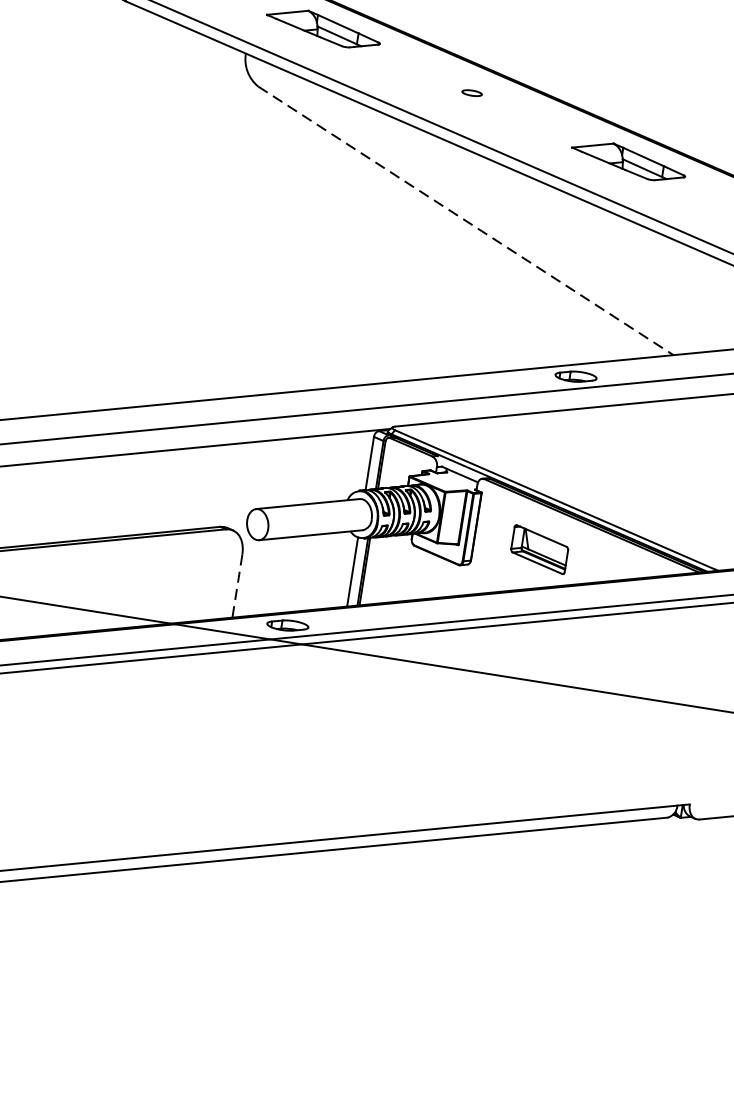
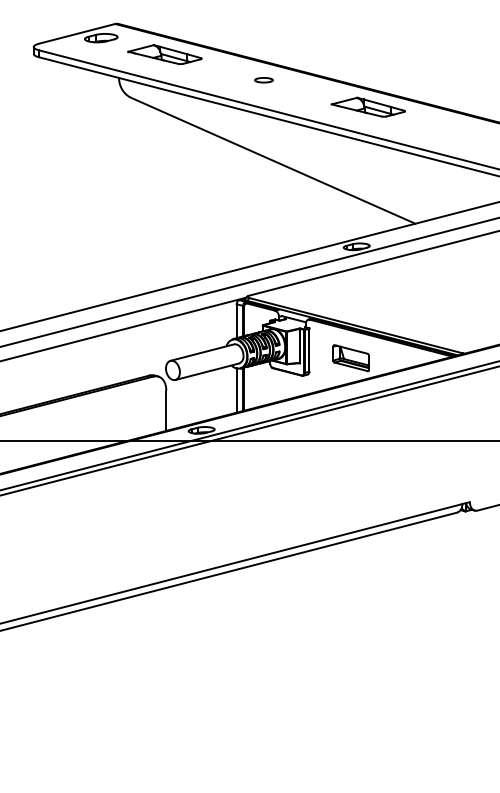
part: (471, 93) -> (263, 80), size x1.43
line: (467, 221) -> (273, 160), dashed -> solid
line: (237, 587) -> (166, 411), dashed -> solid

